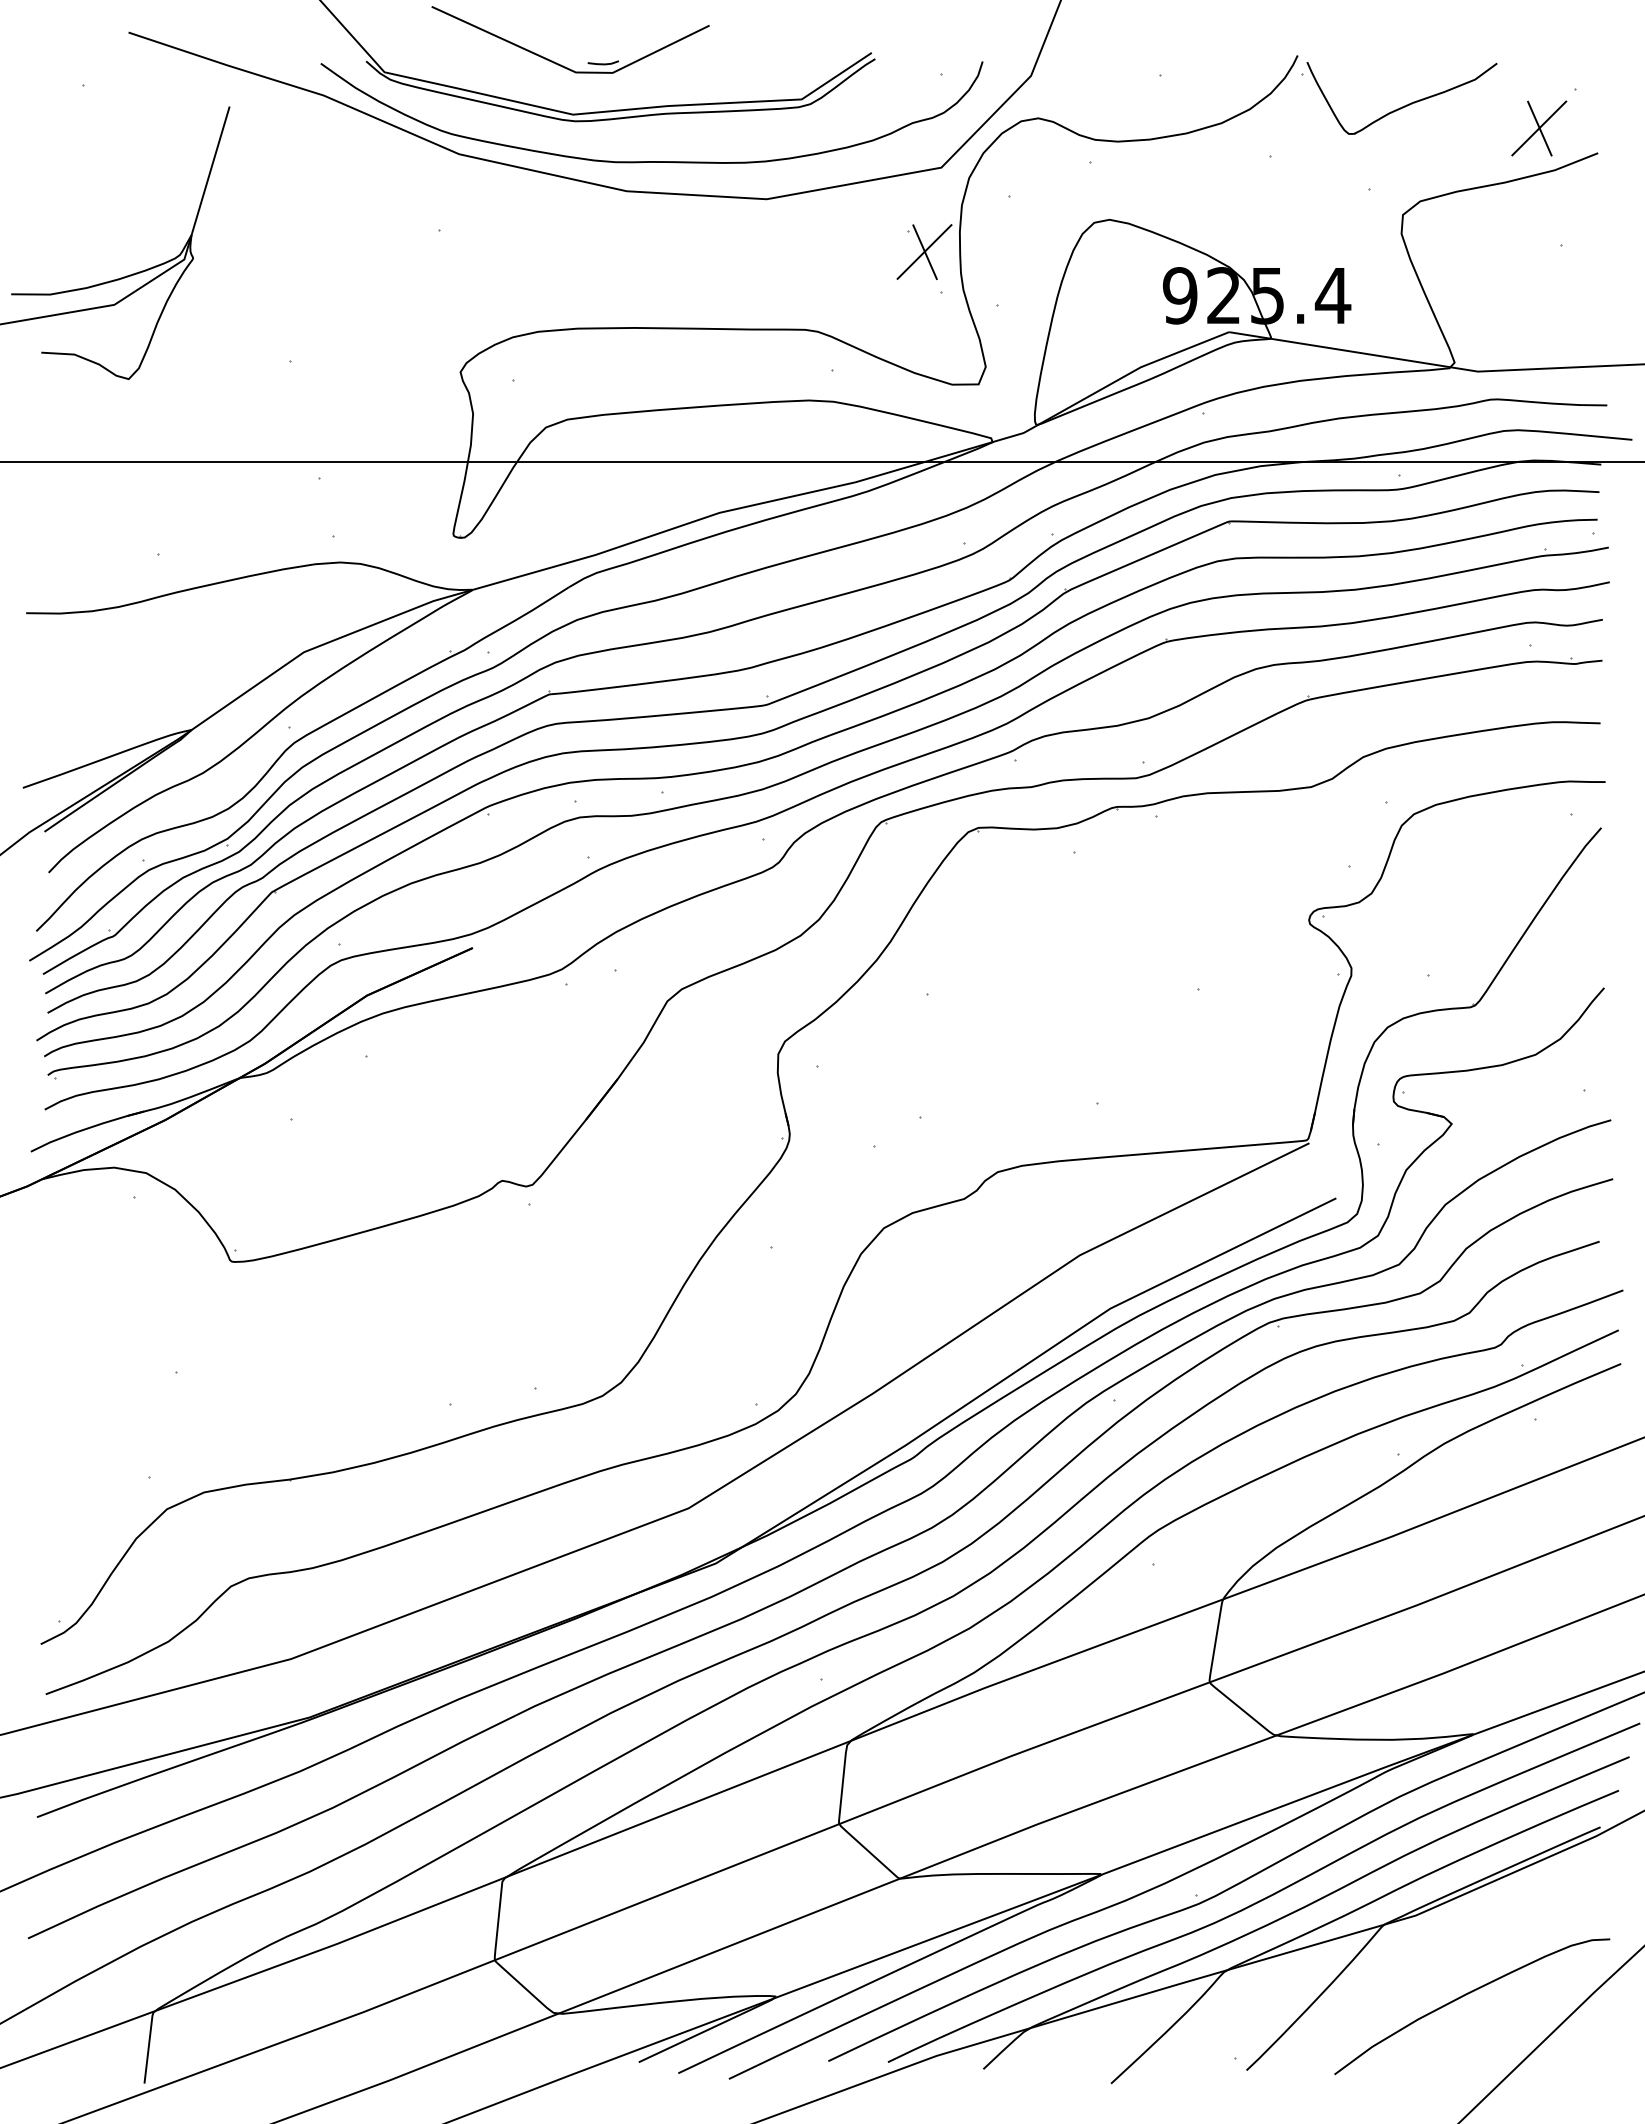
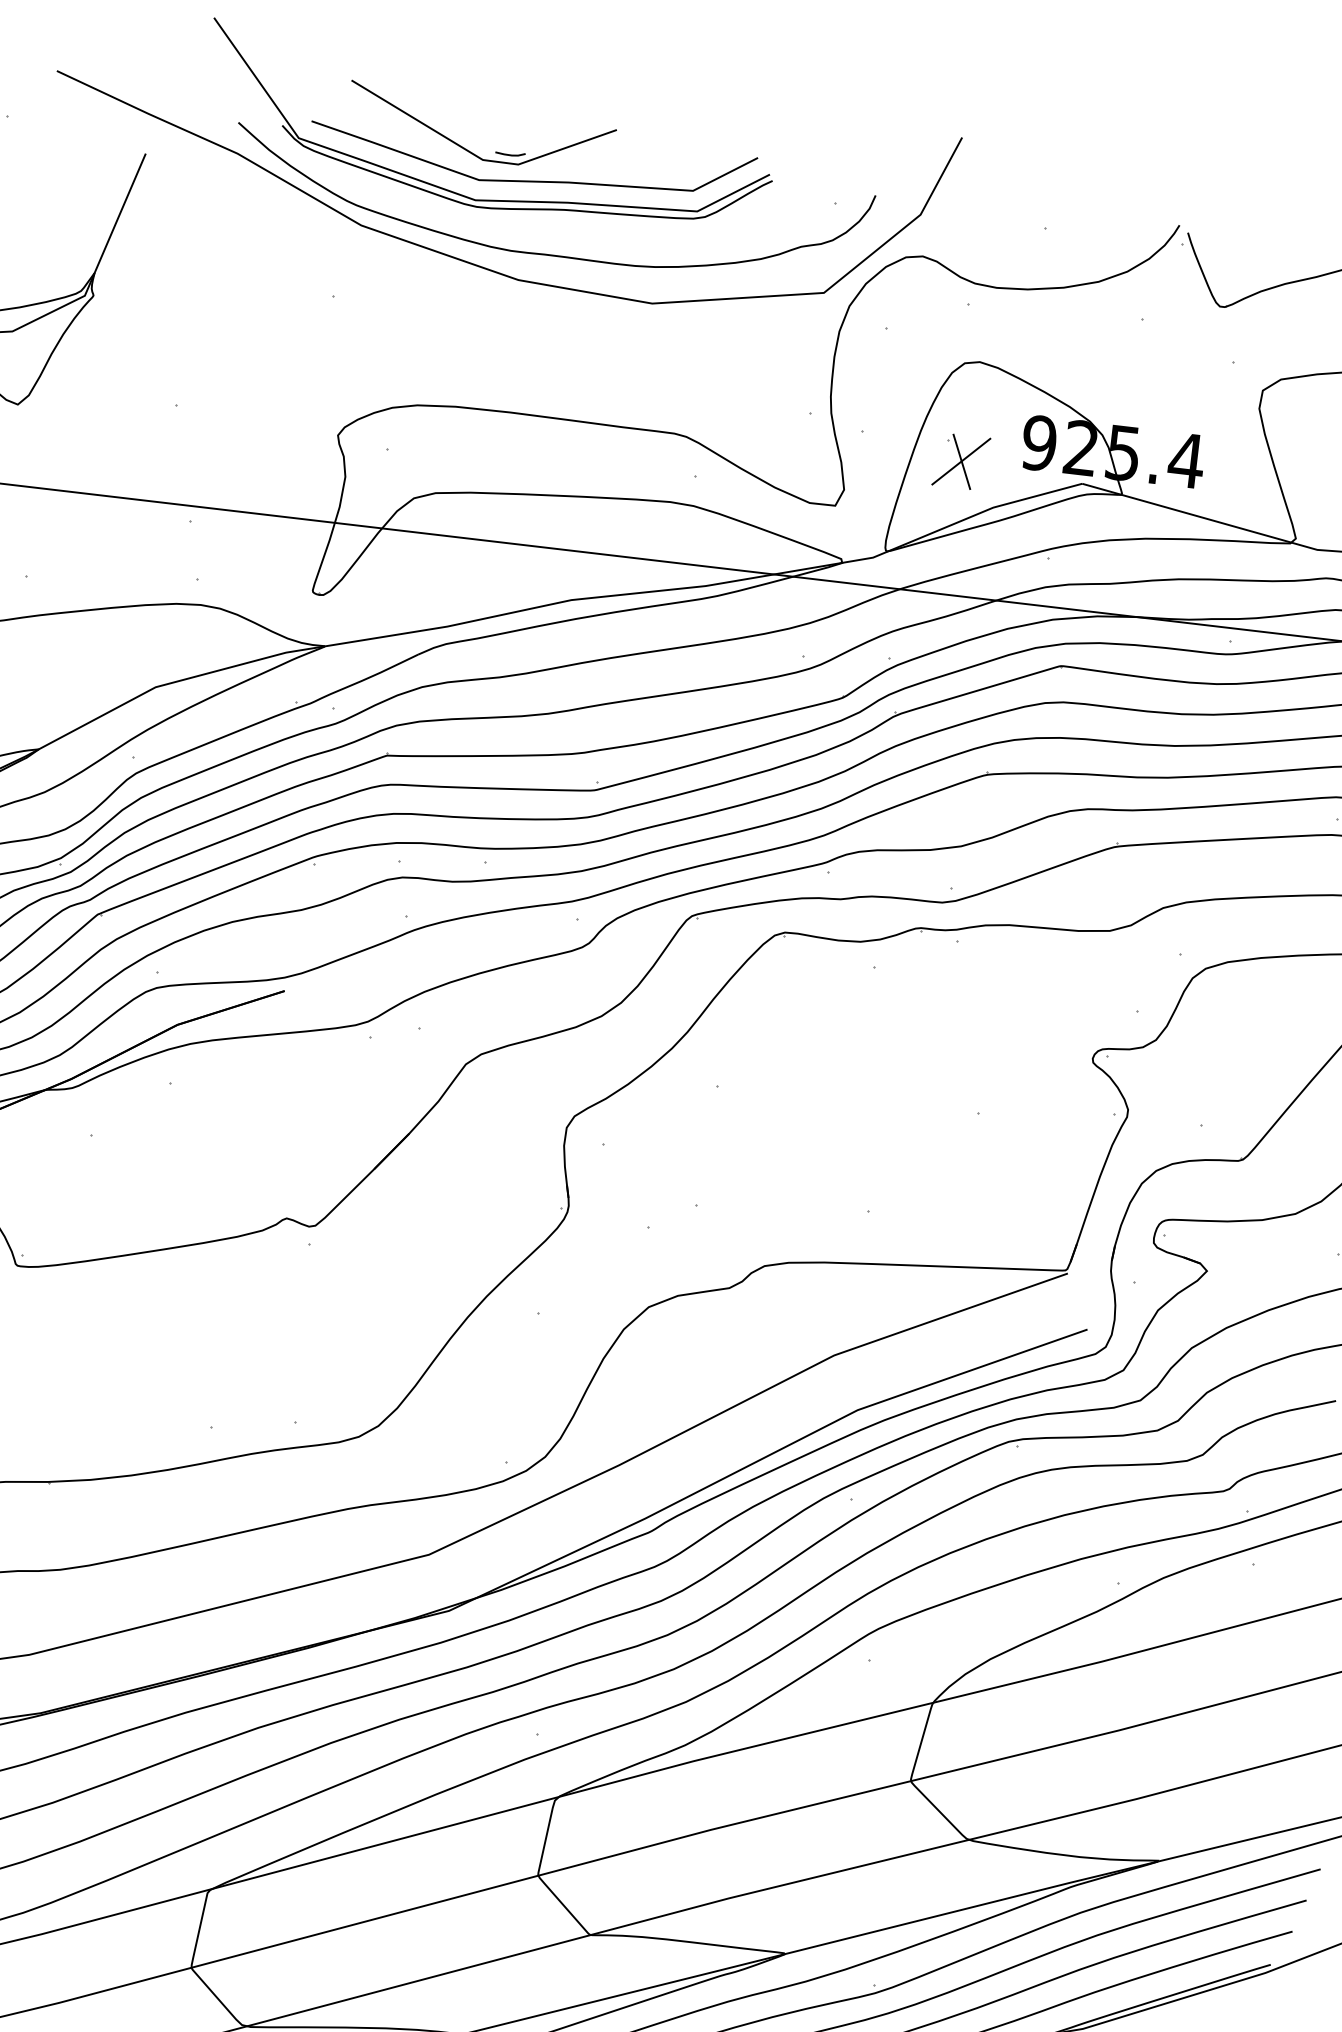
curve: (627, 87) -> (530, 180), added
part: (924, 251) -> (961, 461), moved

